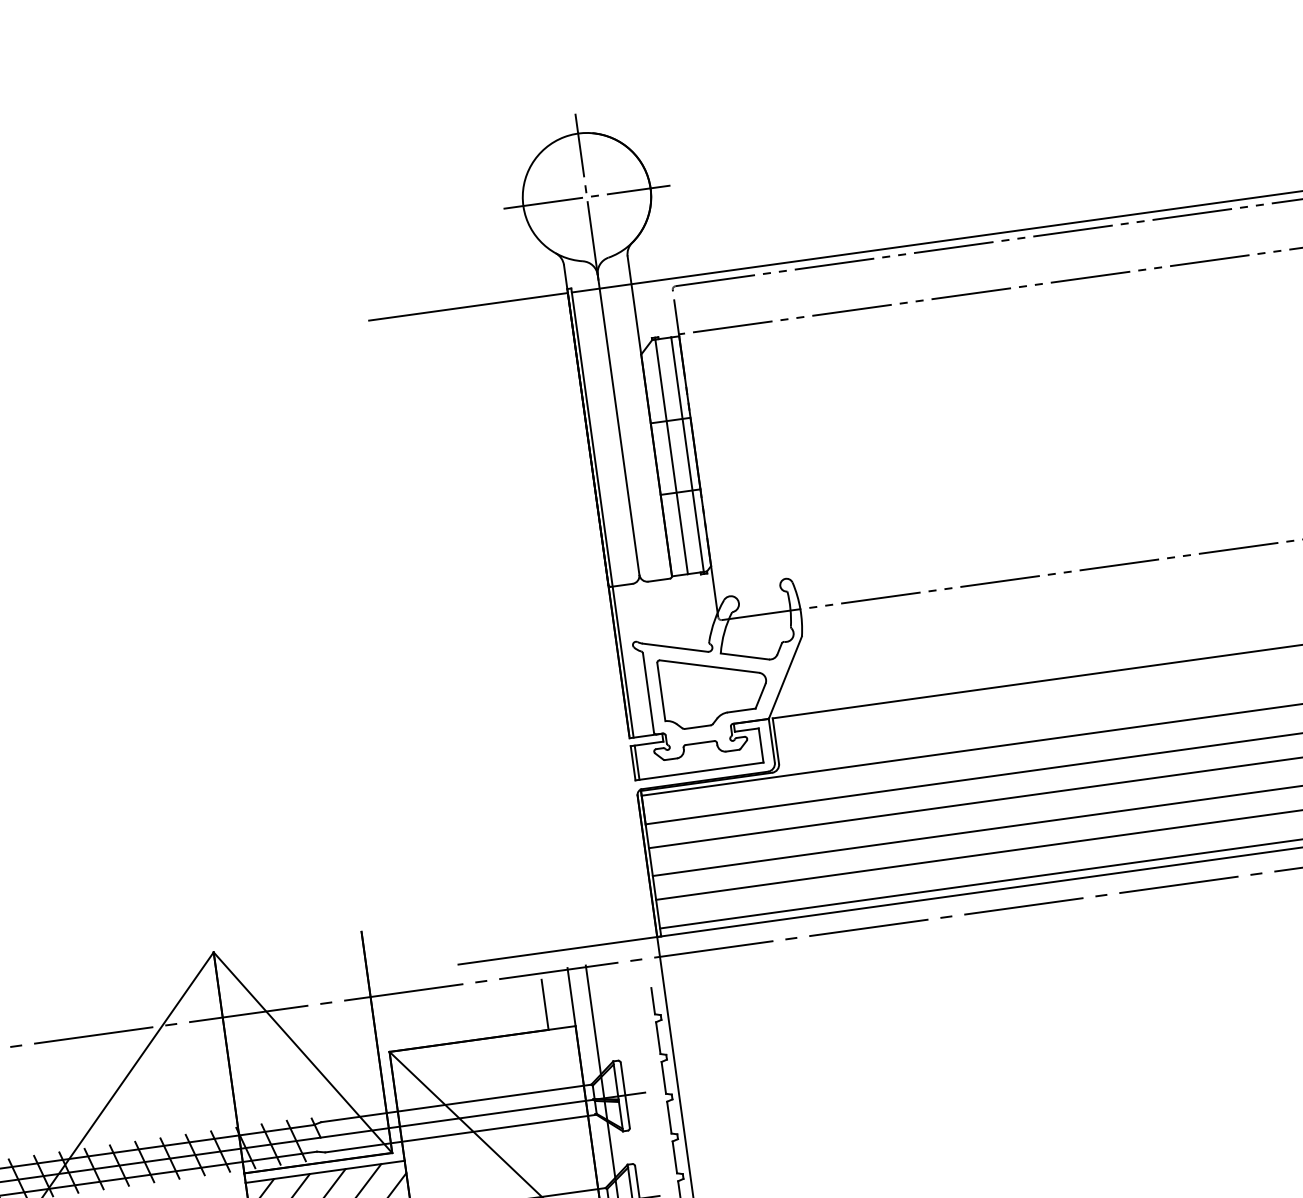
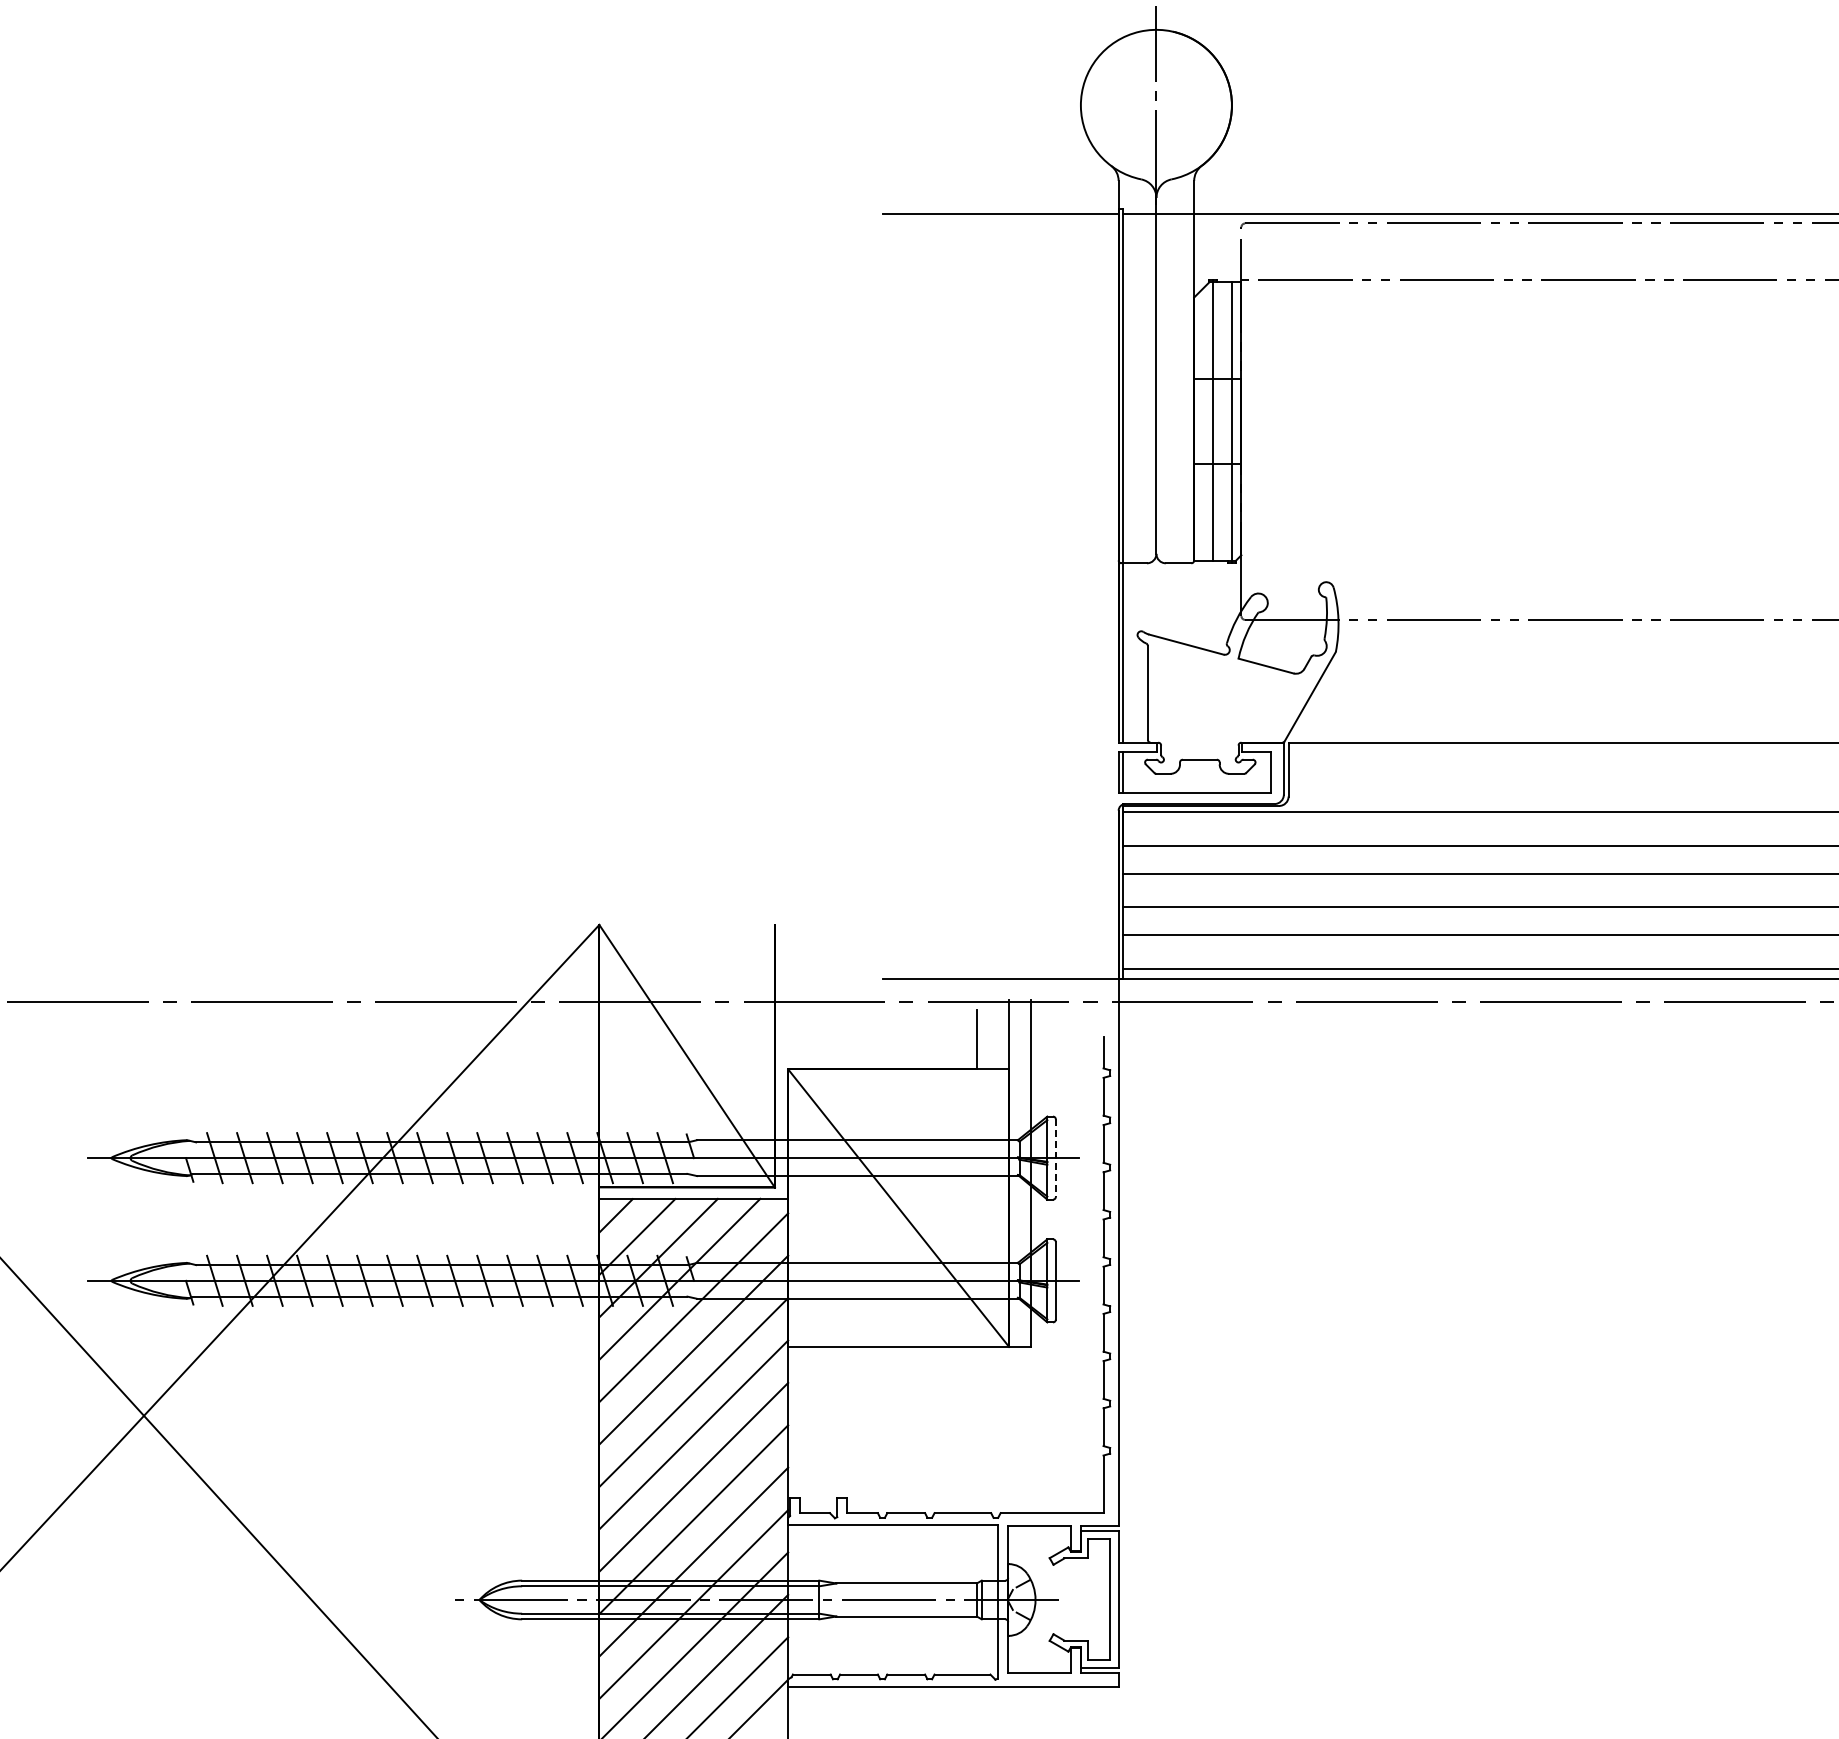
line: (587, 197) -> (1156, 105), removed
part: (713, 688) -> (1224, 698), removed
line: (625, 1095) -> (1055, 1158), solid -> dashed

